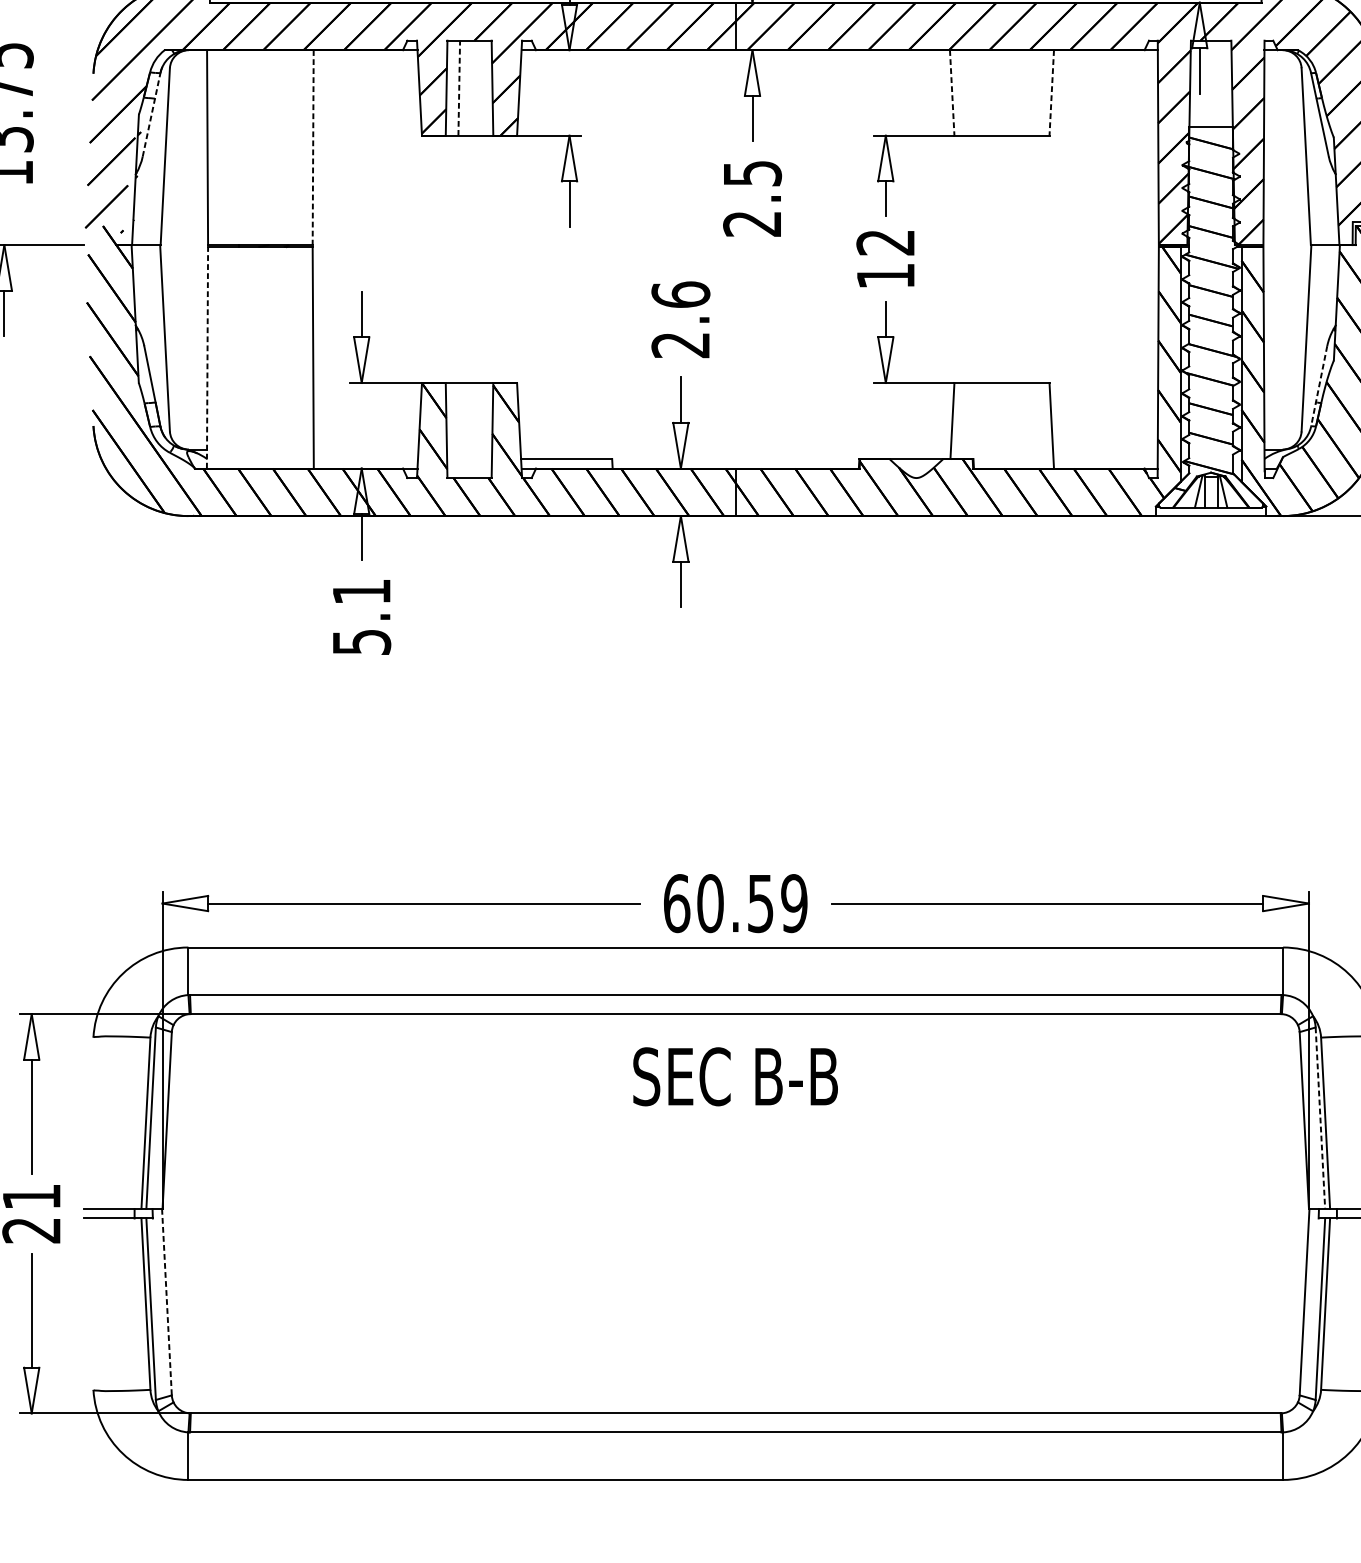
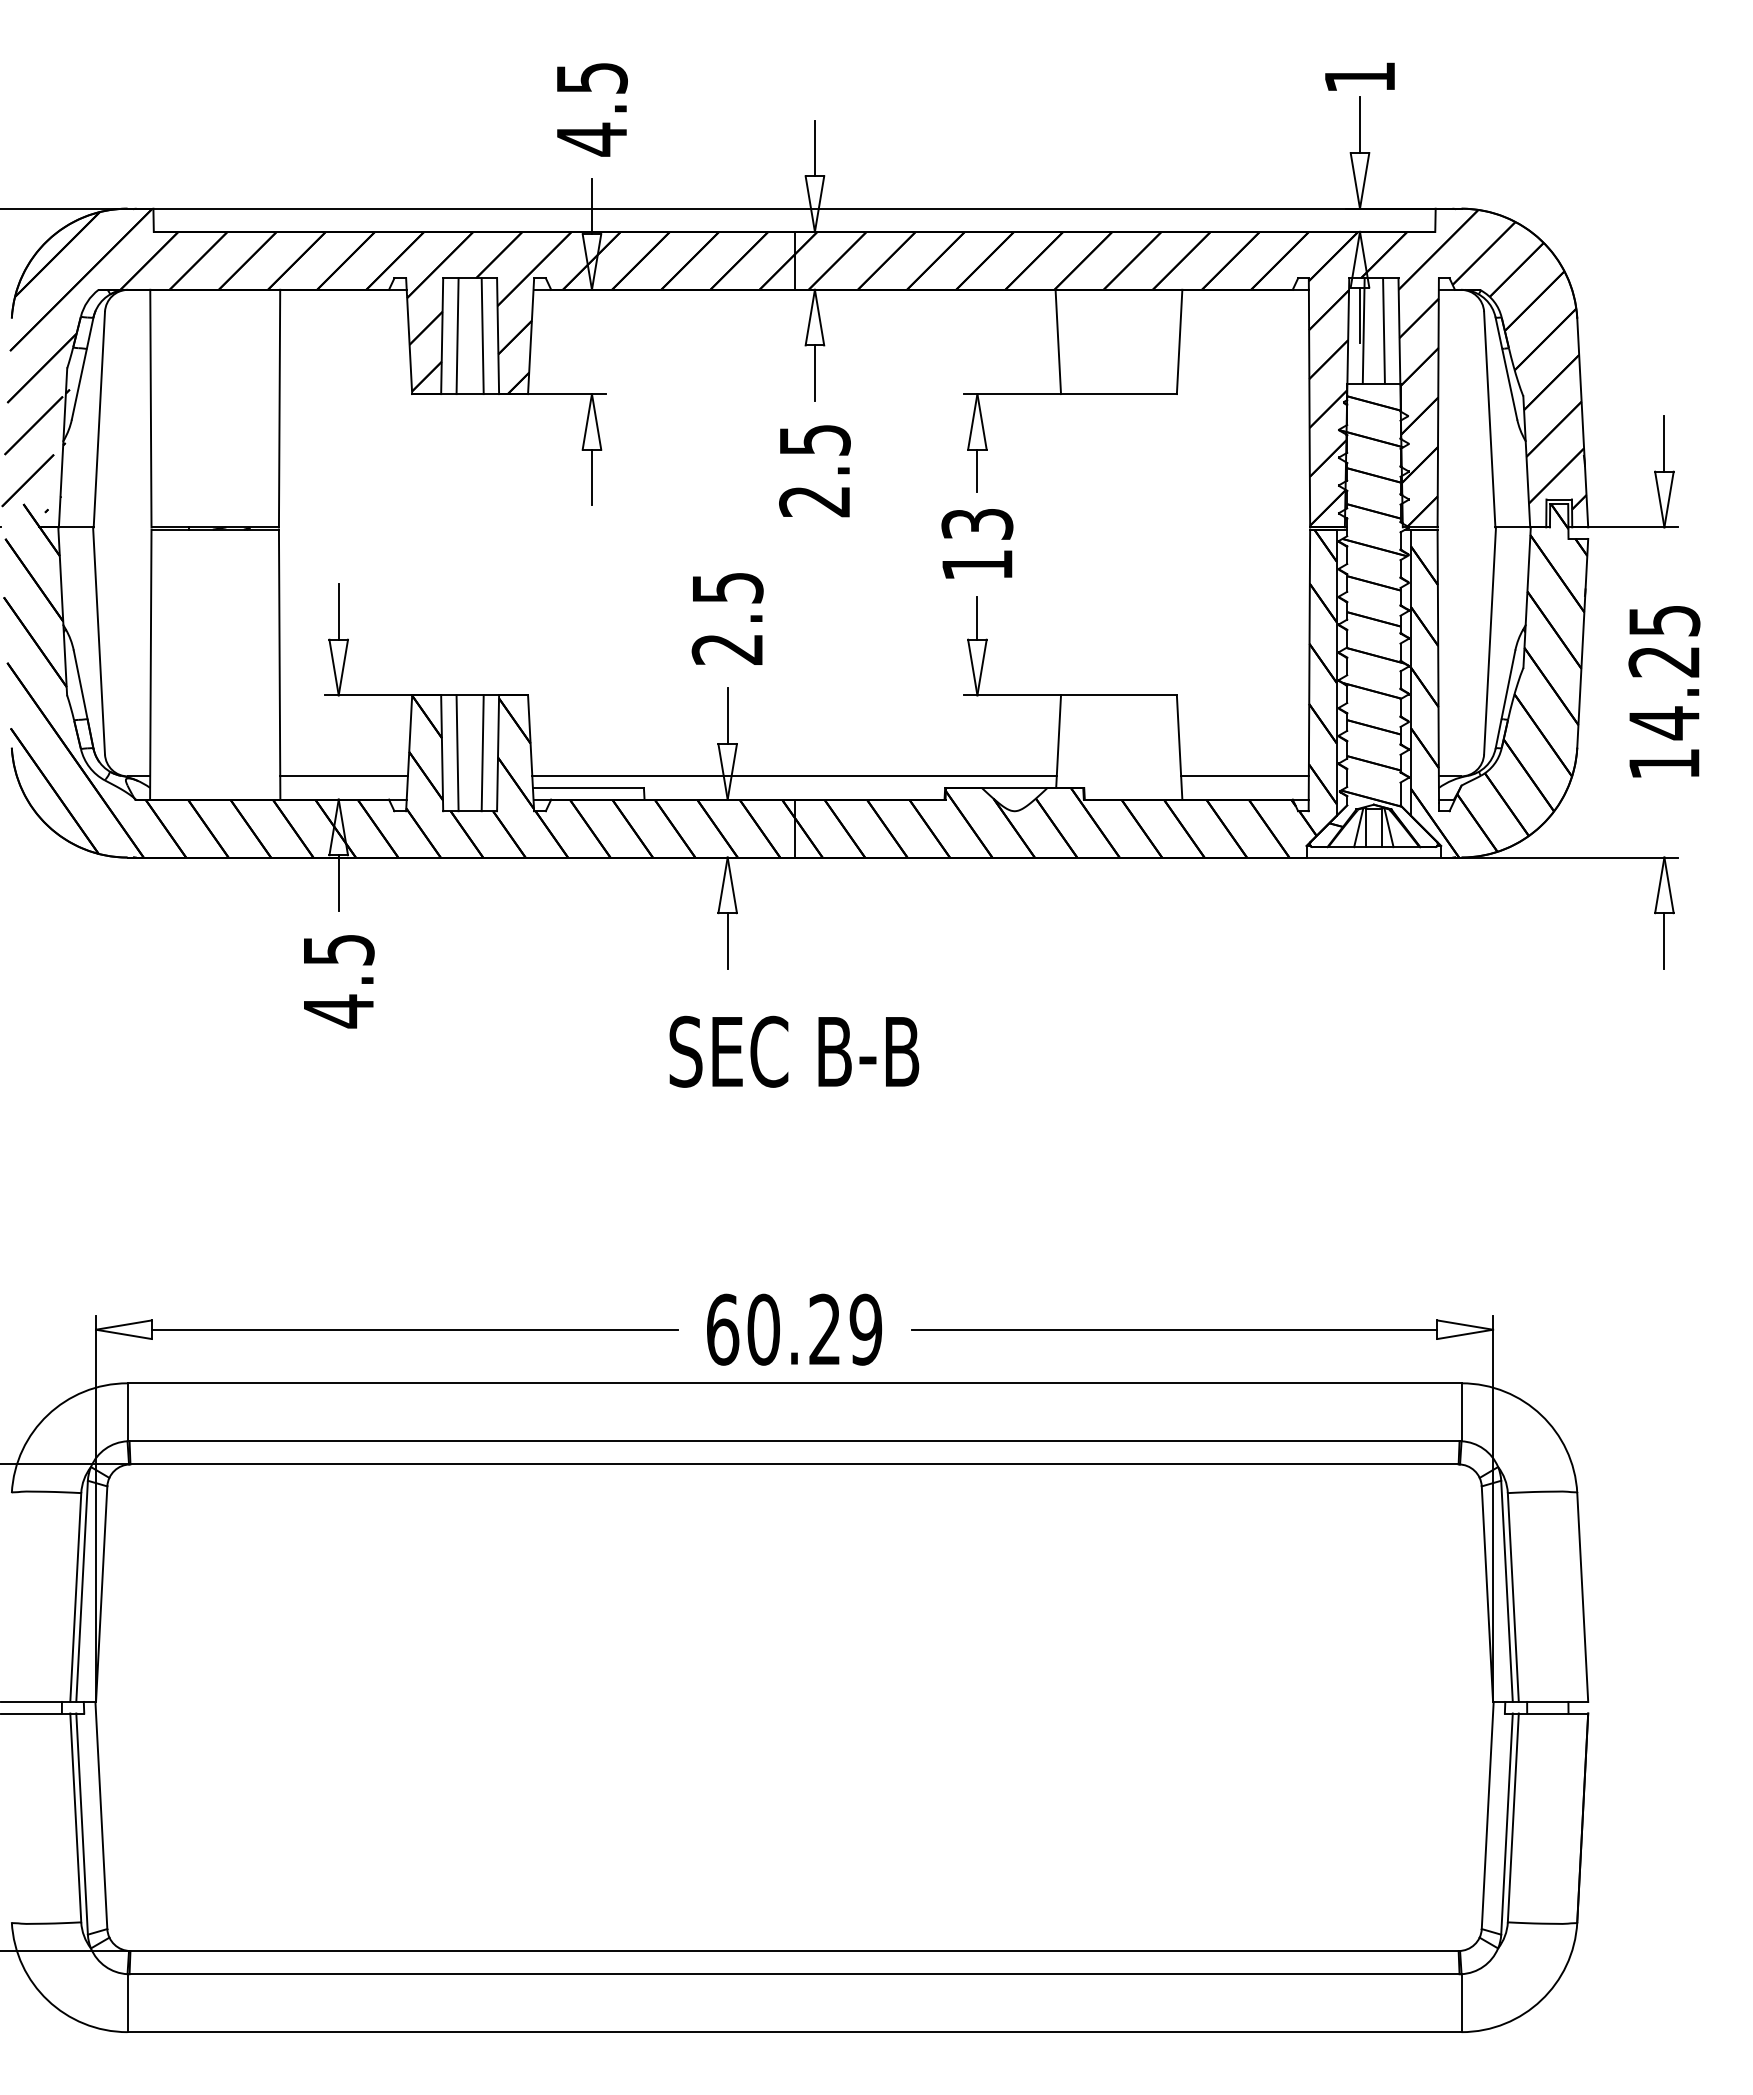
line: (1202, 83) -> (1363, 330), added
line: (1219, 83) -> (1383, 330), added
line: (459, 88) -> (457, 336), dashed -> solid
line: (479, 88) -> (482, 336), added
line: (952, 93) -> (1058, 342), dashed -> solid
line: (1051, 93) -> (1179, 342), dashed -> solid
line: (151, 114) -> (82, 368), dashed -> solid
line: (313, 147) -> (279, 408), dashed -> solid
text: (885, 242) -> (977, 524), 12 -> 13
text: (680, 294) -> (727, 587), 2.6 -> 2.5
line: (207, 357) -> (150, 664), dashed -> solid
line: (1319, 387) -> (1505, 700), dashed -> solid
line: (459, 430) -> (457, 753), added
line: (479, 430) -> (482, 753), added
line: (365, 449) -> (343, 776), added
line: (735, 449) -> (794, 776), added
line: (1104, 449) -> (1244, 776), added
text: (362, 617) -> (339, 981), 5.1 -> 4.5
text: (760, 903) -> (824, 1329), 60.59 -> 60.29
text: (735, 1076) -> (794, 1051), moved
line: (1320, 1118) -> (1507, 1591), dashed -> solid
line: (167, 1302) -> (101, 1815), dashed -> solid

